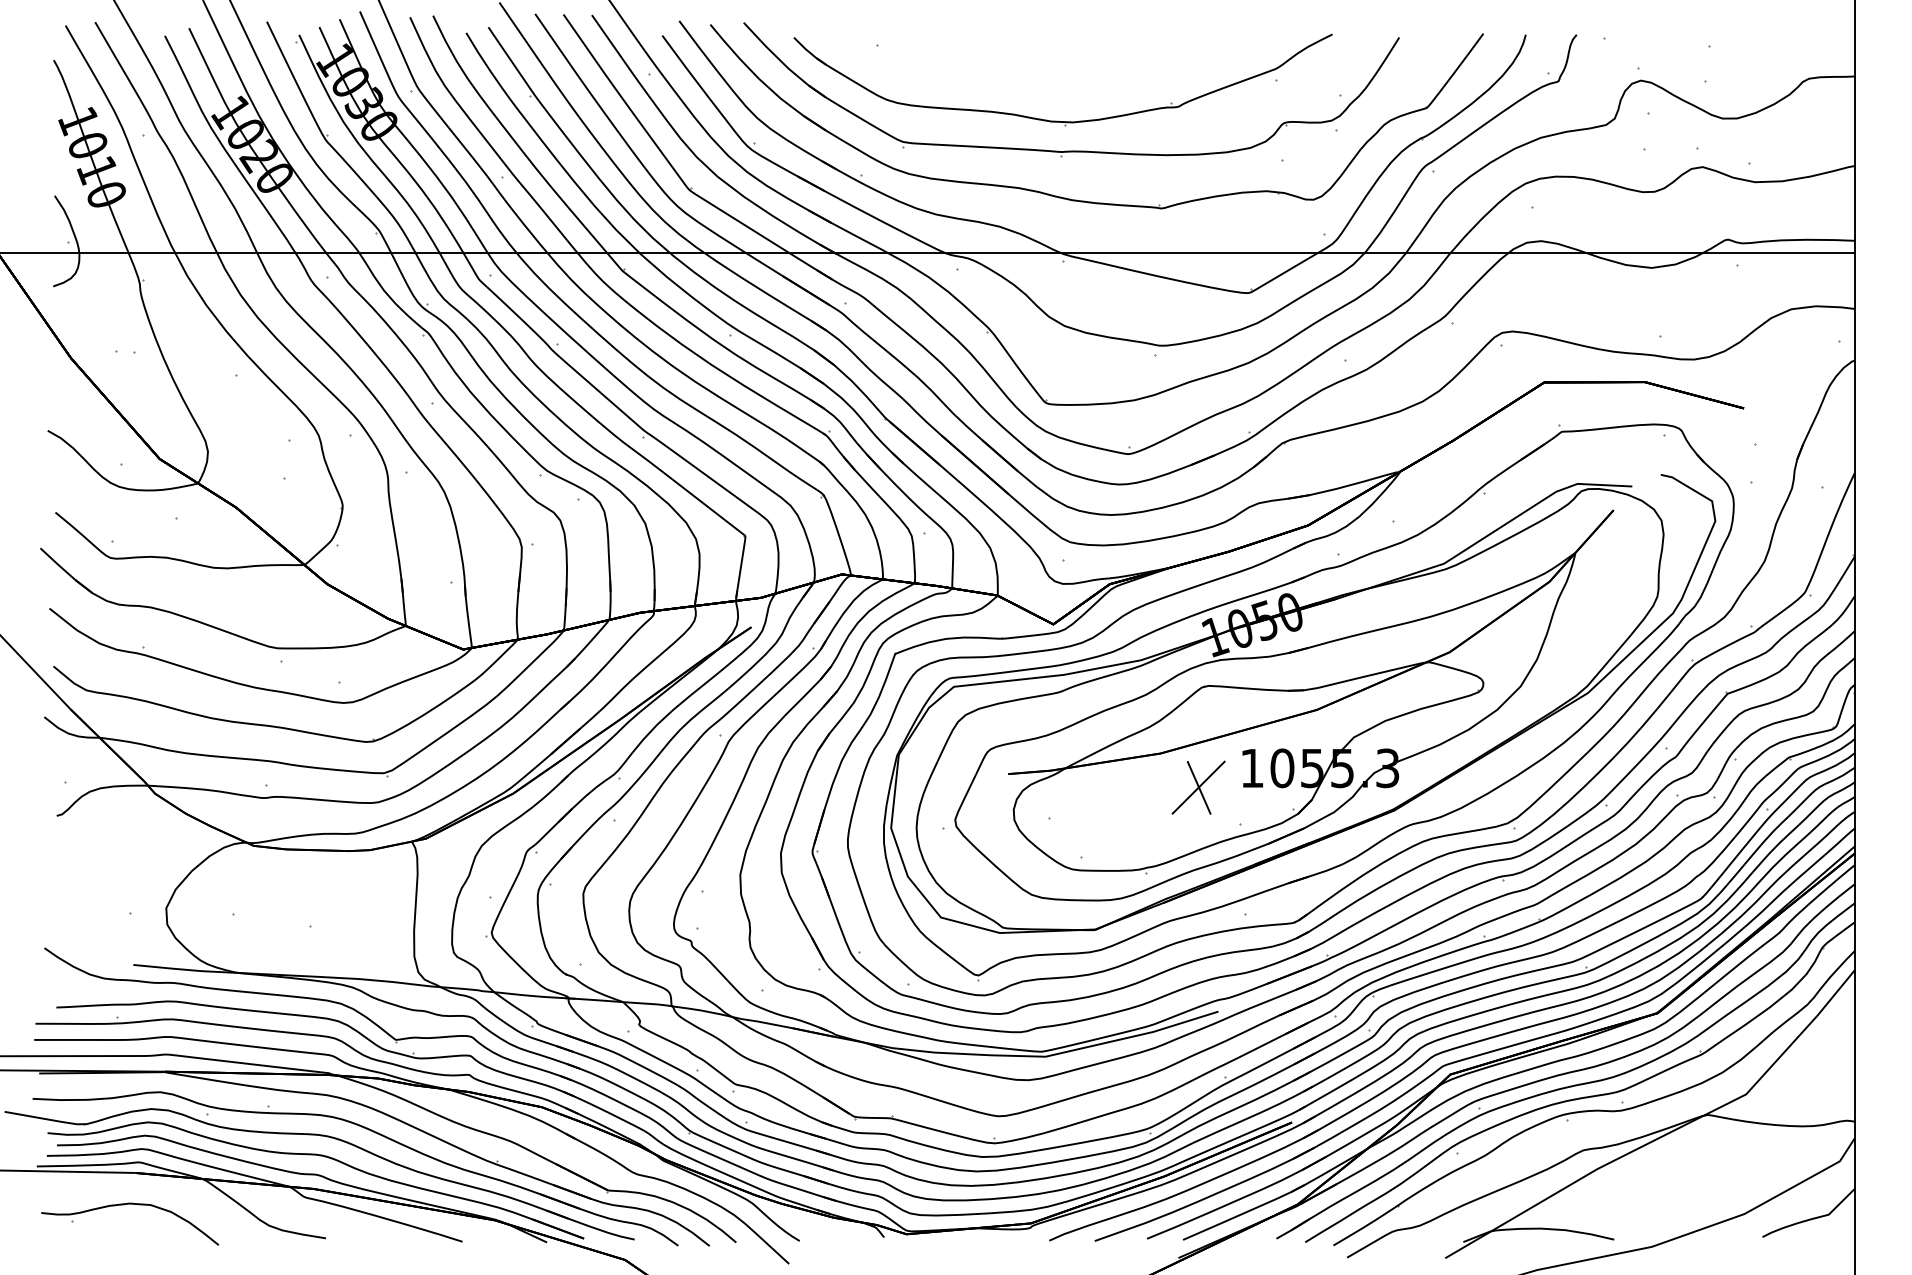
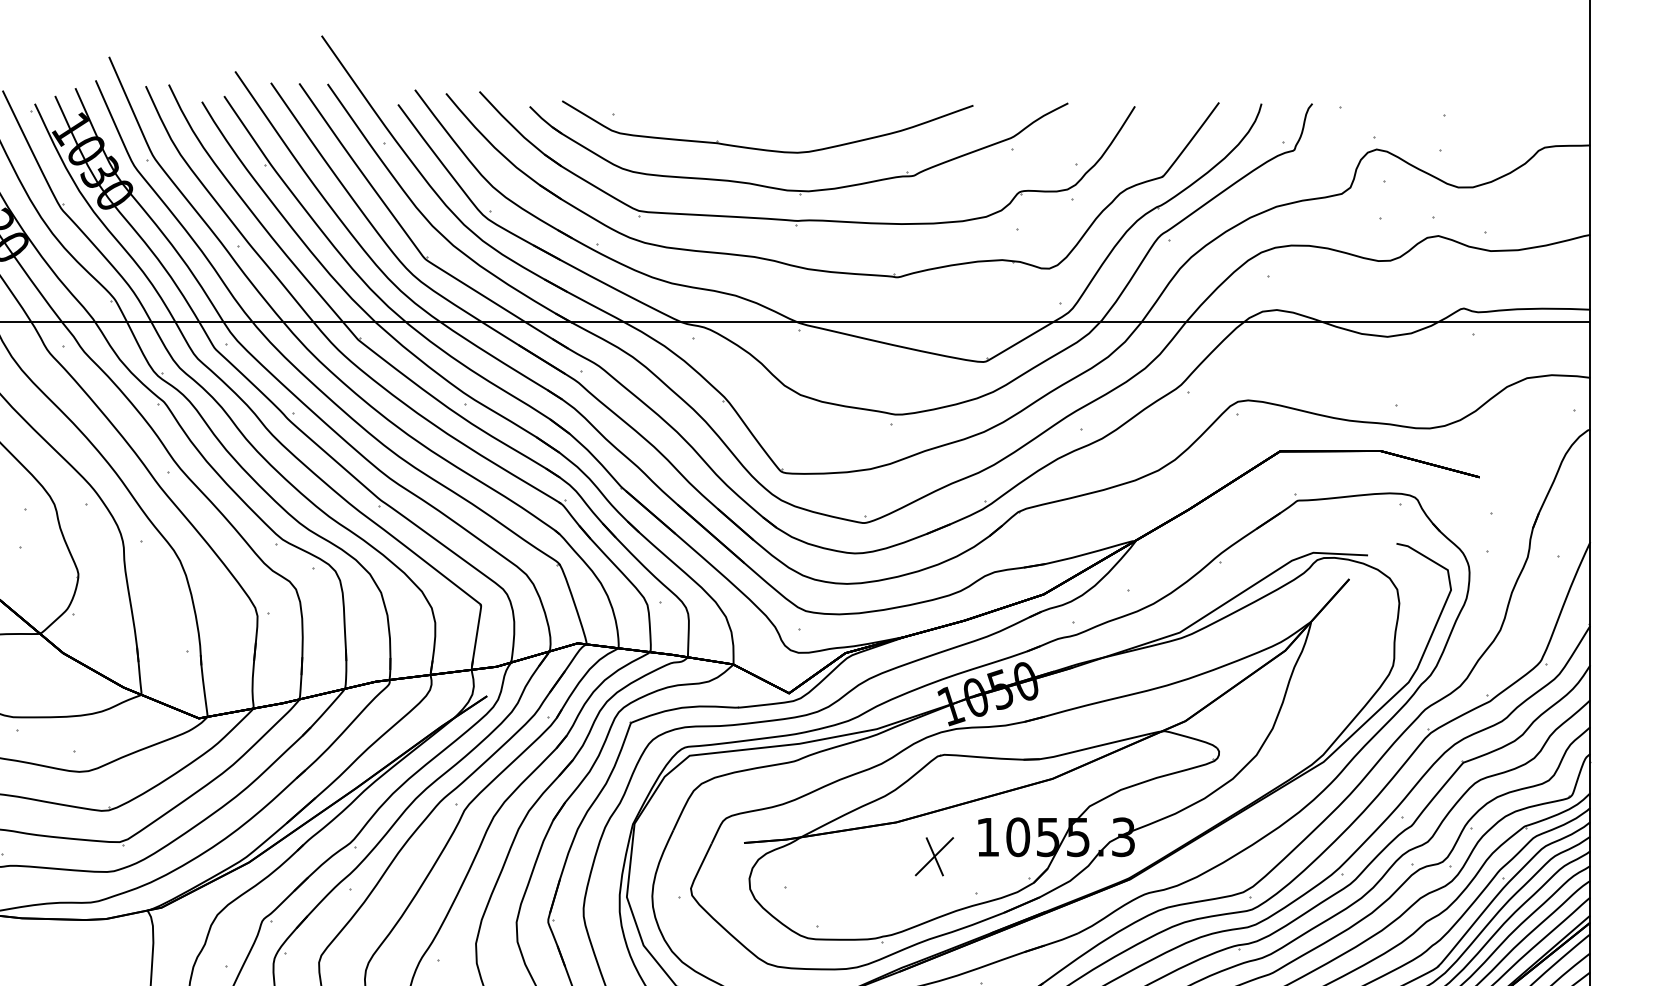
part: (1025, 79) -> (761, 148), added
part: (1198, 787) -> (934, 856), size x0.71

